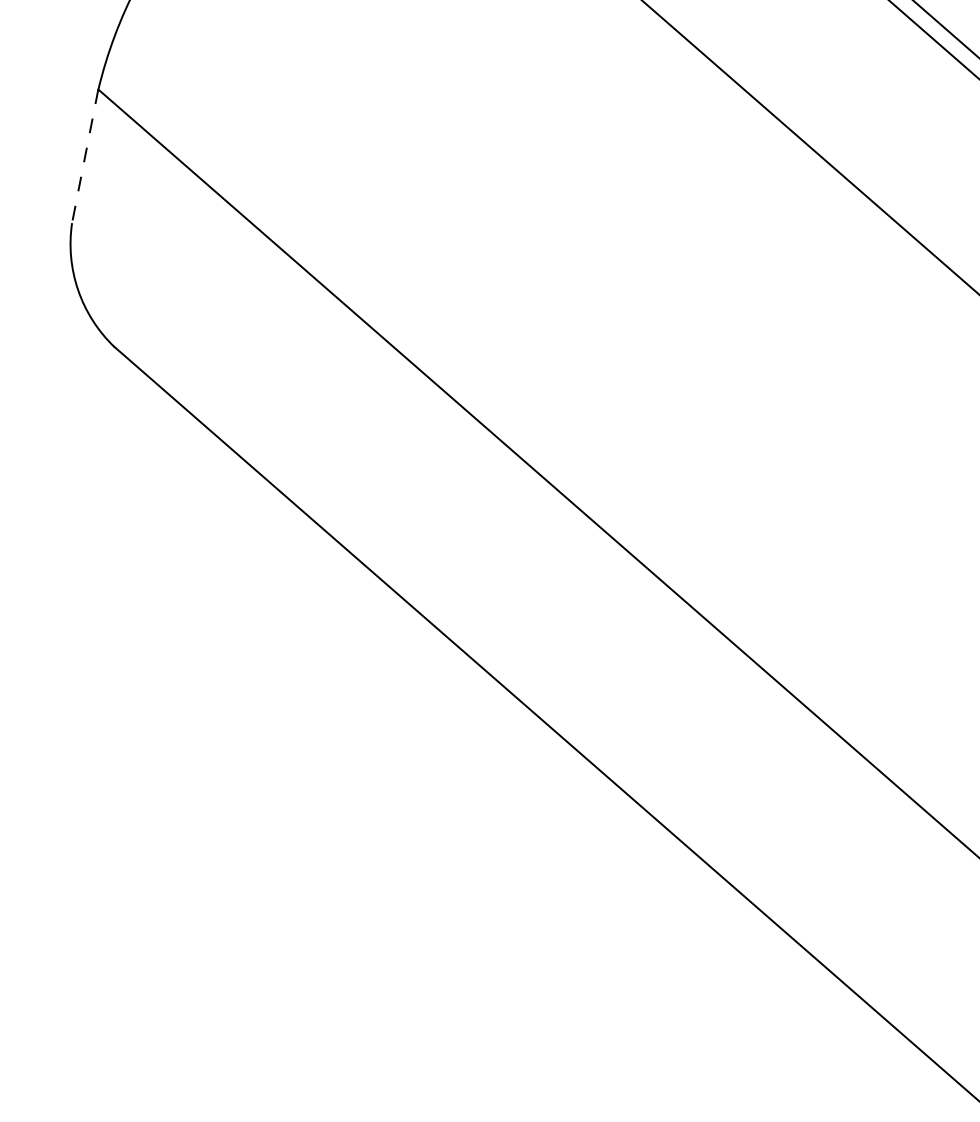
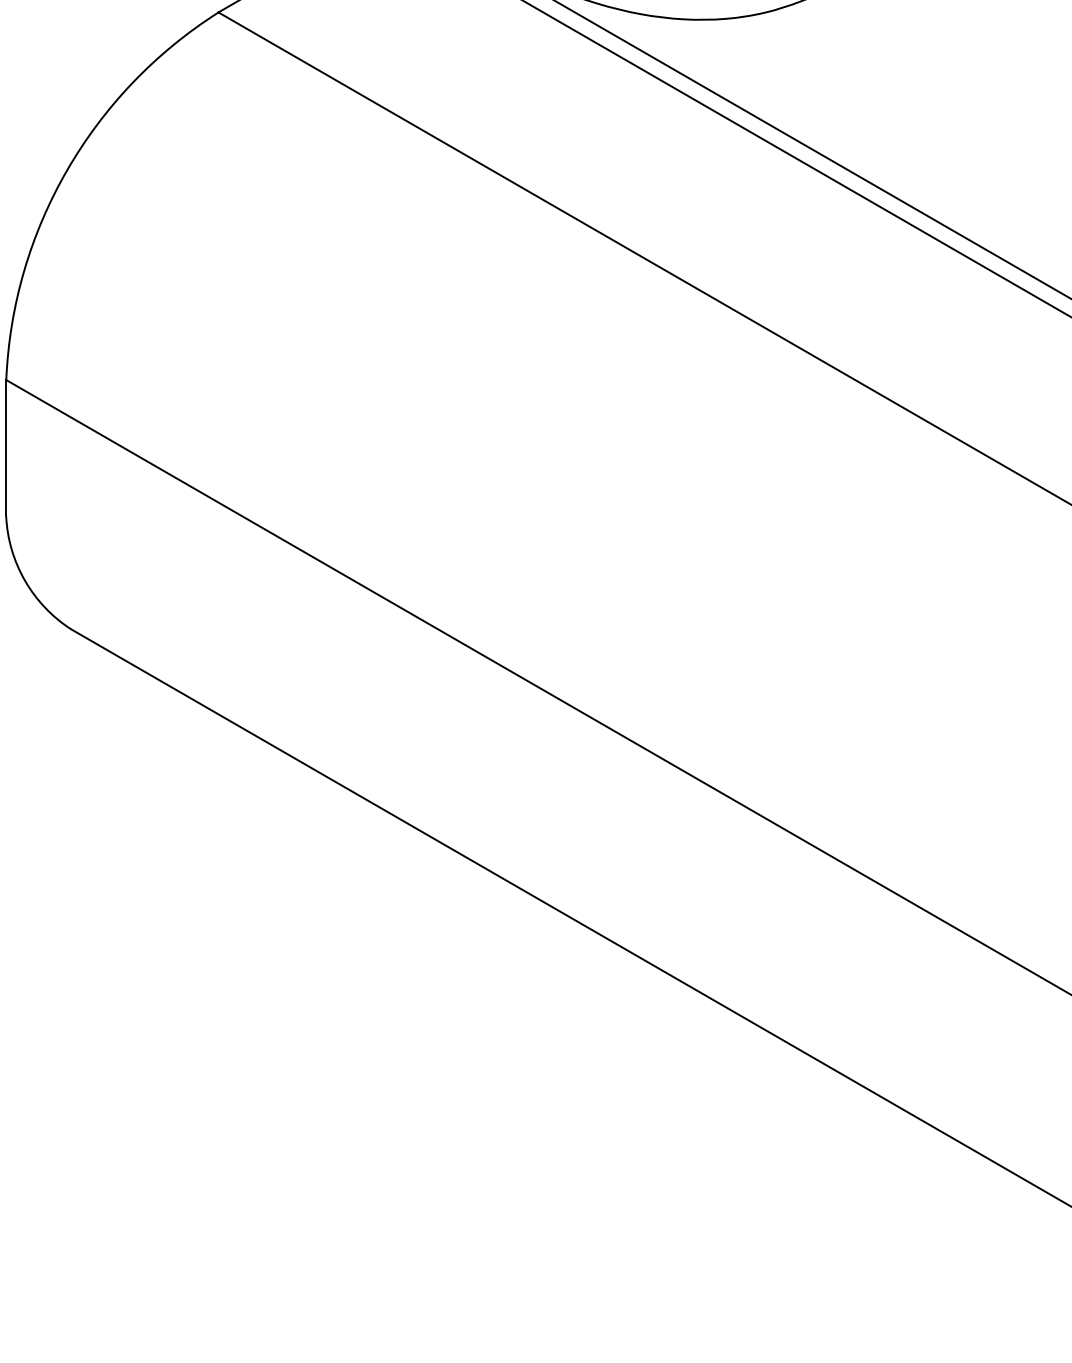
line: (85, 156) -> (6, 448), dashed -> solid

